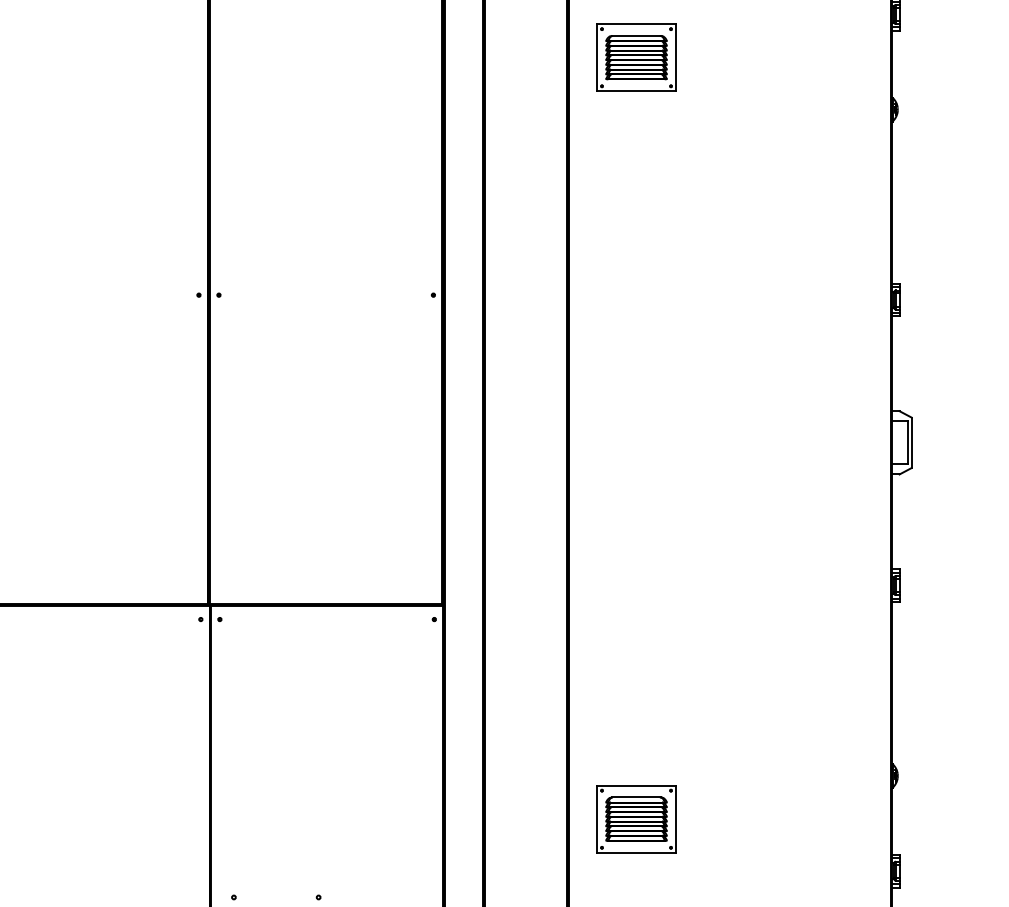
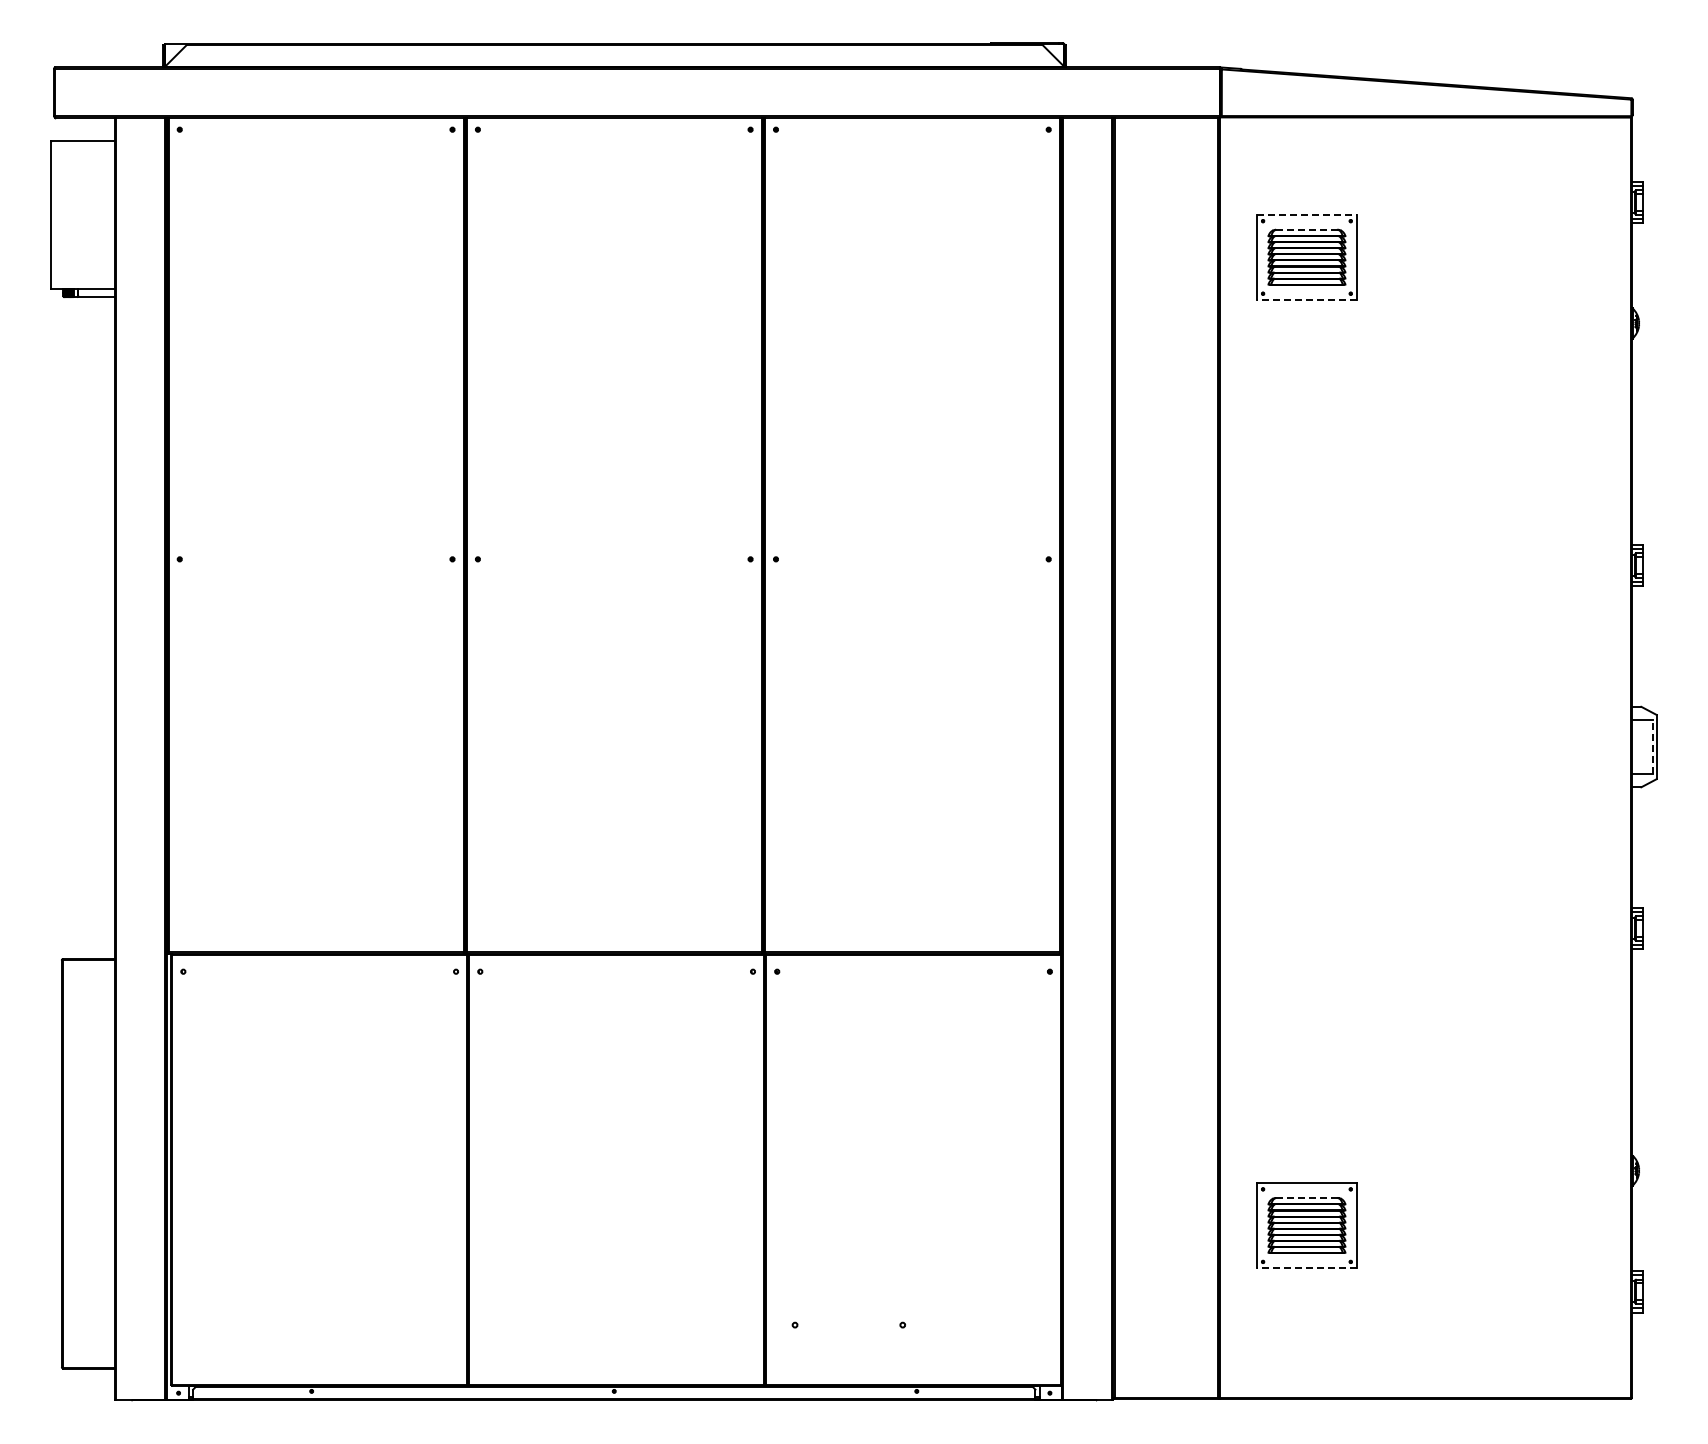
line: (636, 24) -> (1306, 215), solid -> dashed
line: (636, 35) -> (1306, 229), solid -> dashed
line: (636, 90) -> (1306, 299), solid -> dashed
line: (908, 442) -> (1652, 746), solid -> dashed
line: (636, 797) -> (1306, 1197), solid -> dashed
line: (636, 852) -> (1306, 1268), solid -> dashed

